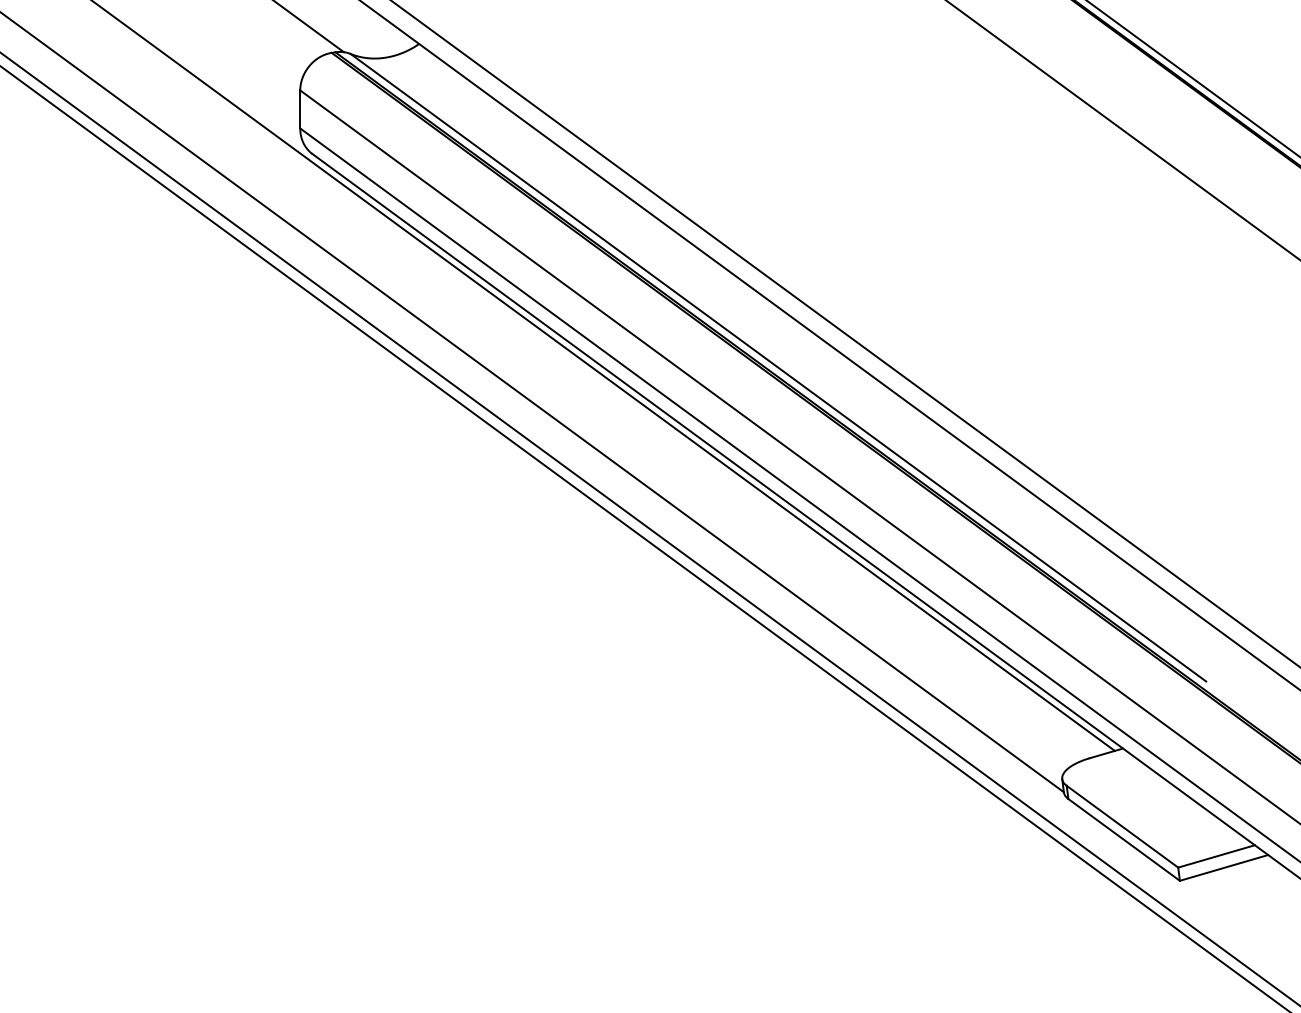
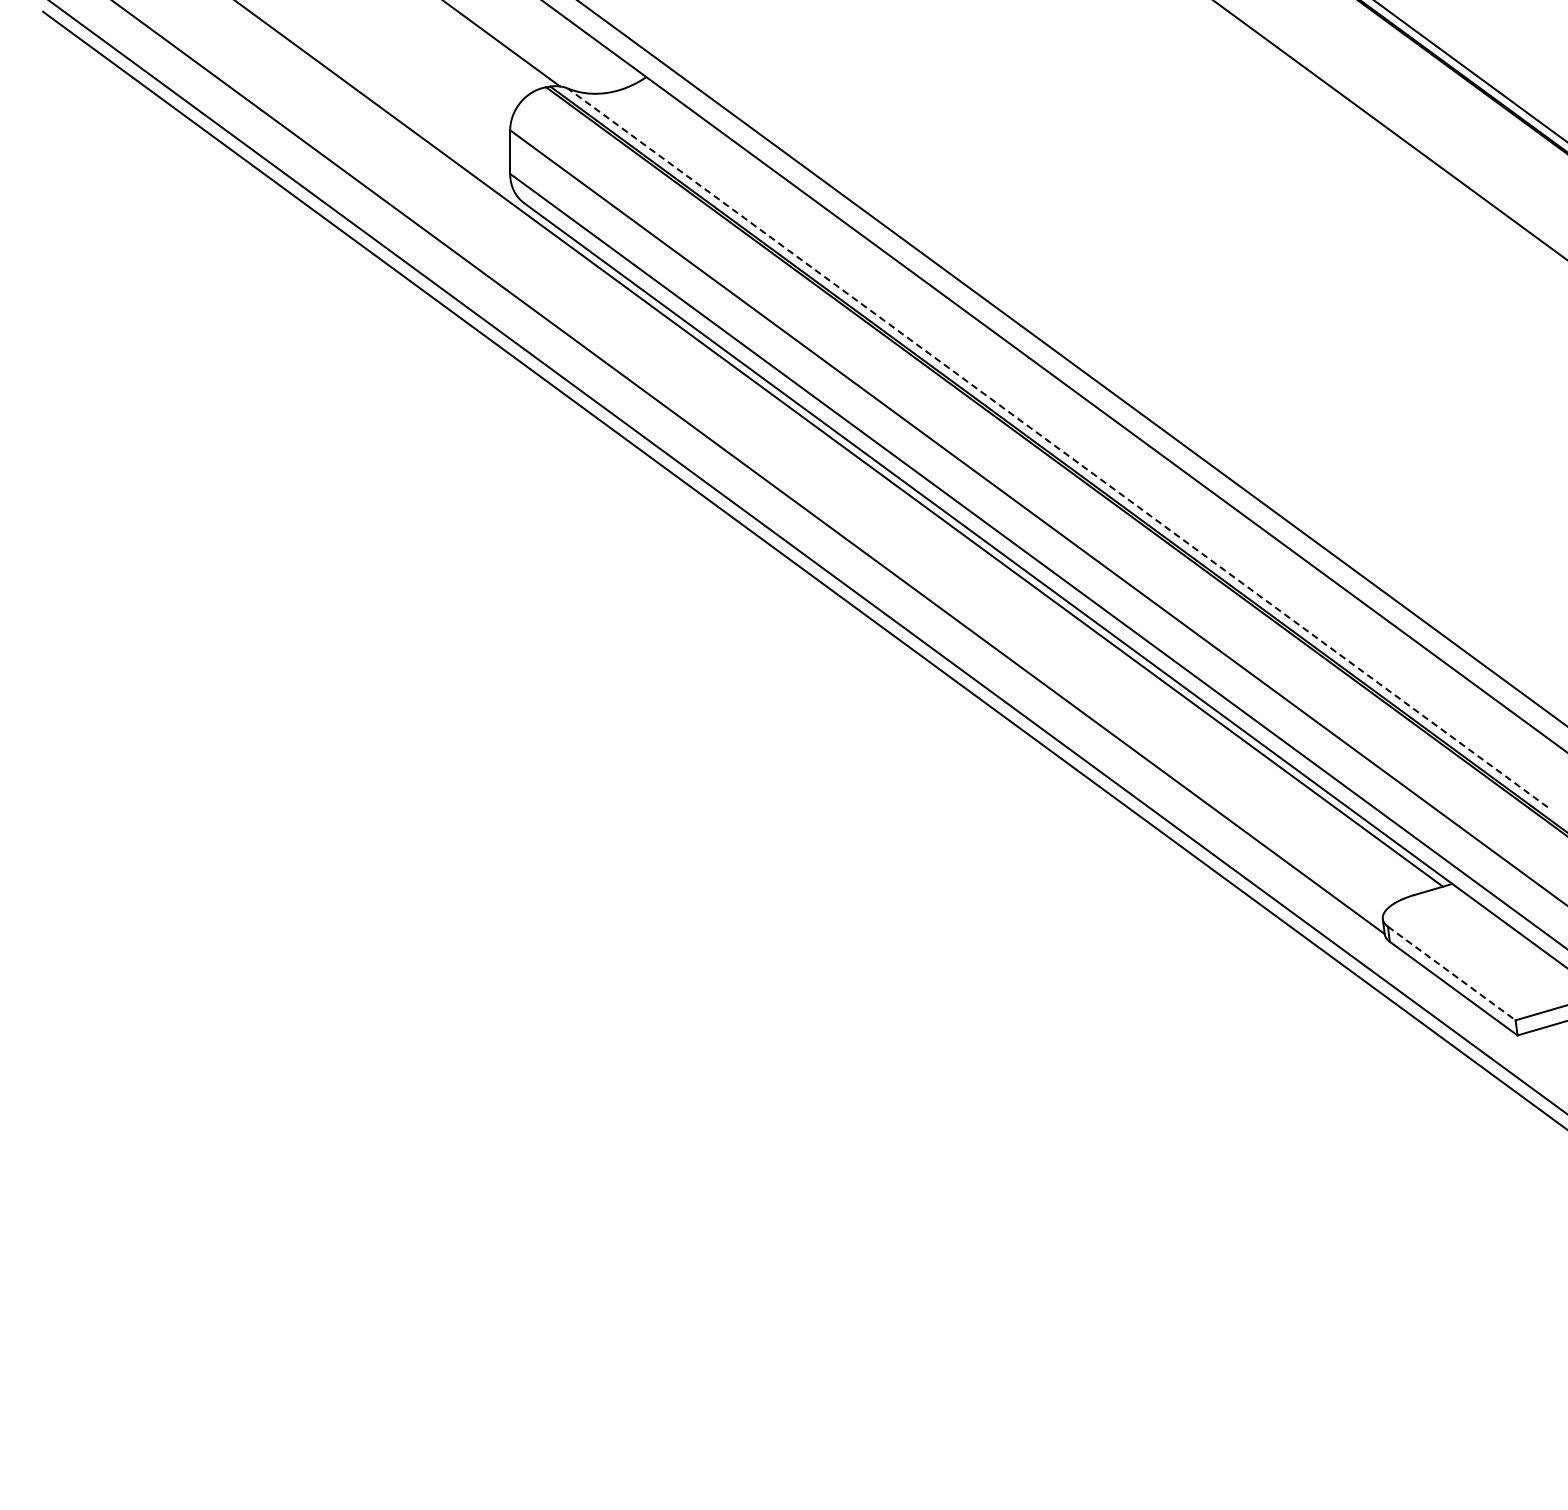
line: (778, 367) -> (1057, 447), solid -> dashed
line: (1123, 826) -> (1452, 973), solid -> dashed

